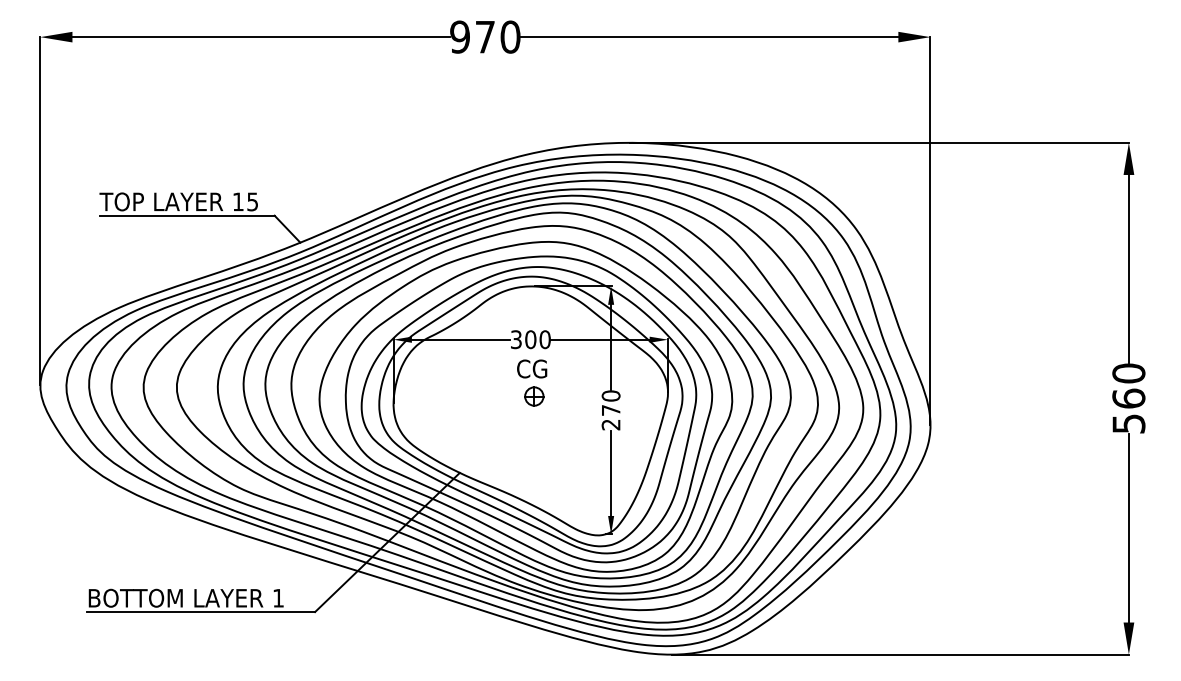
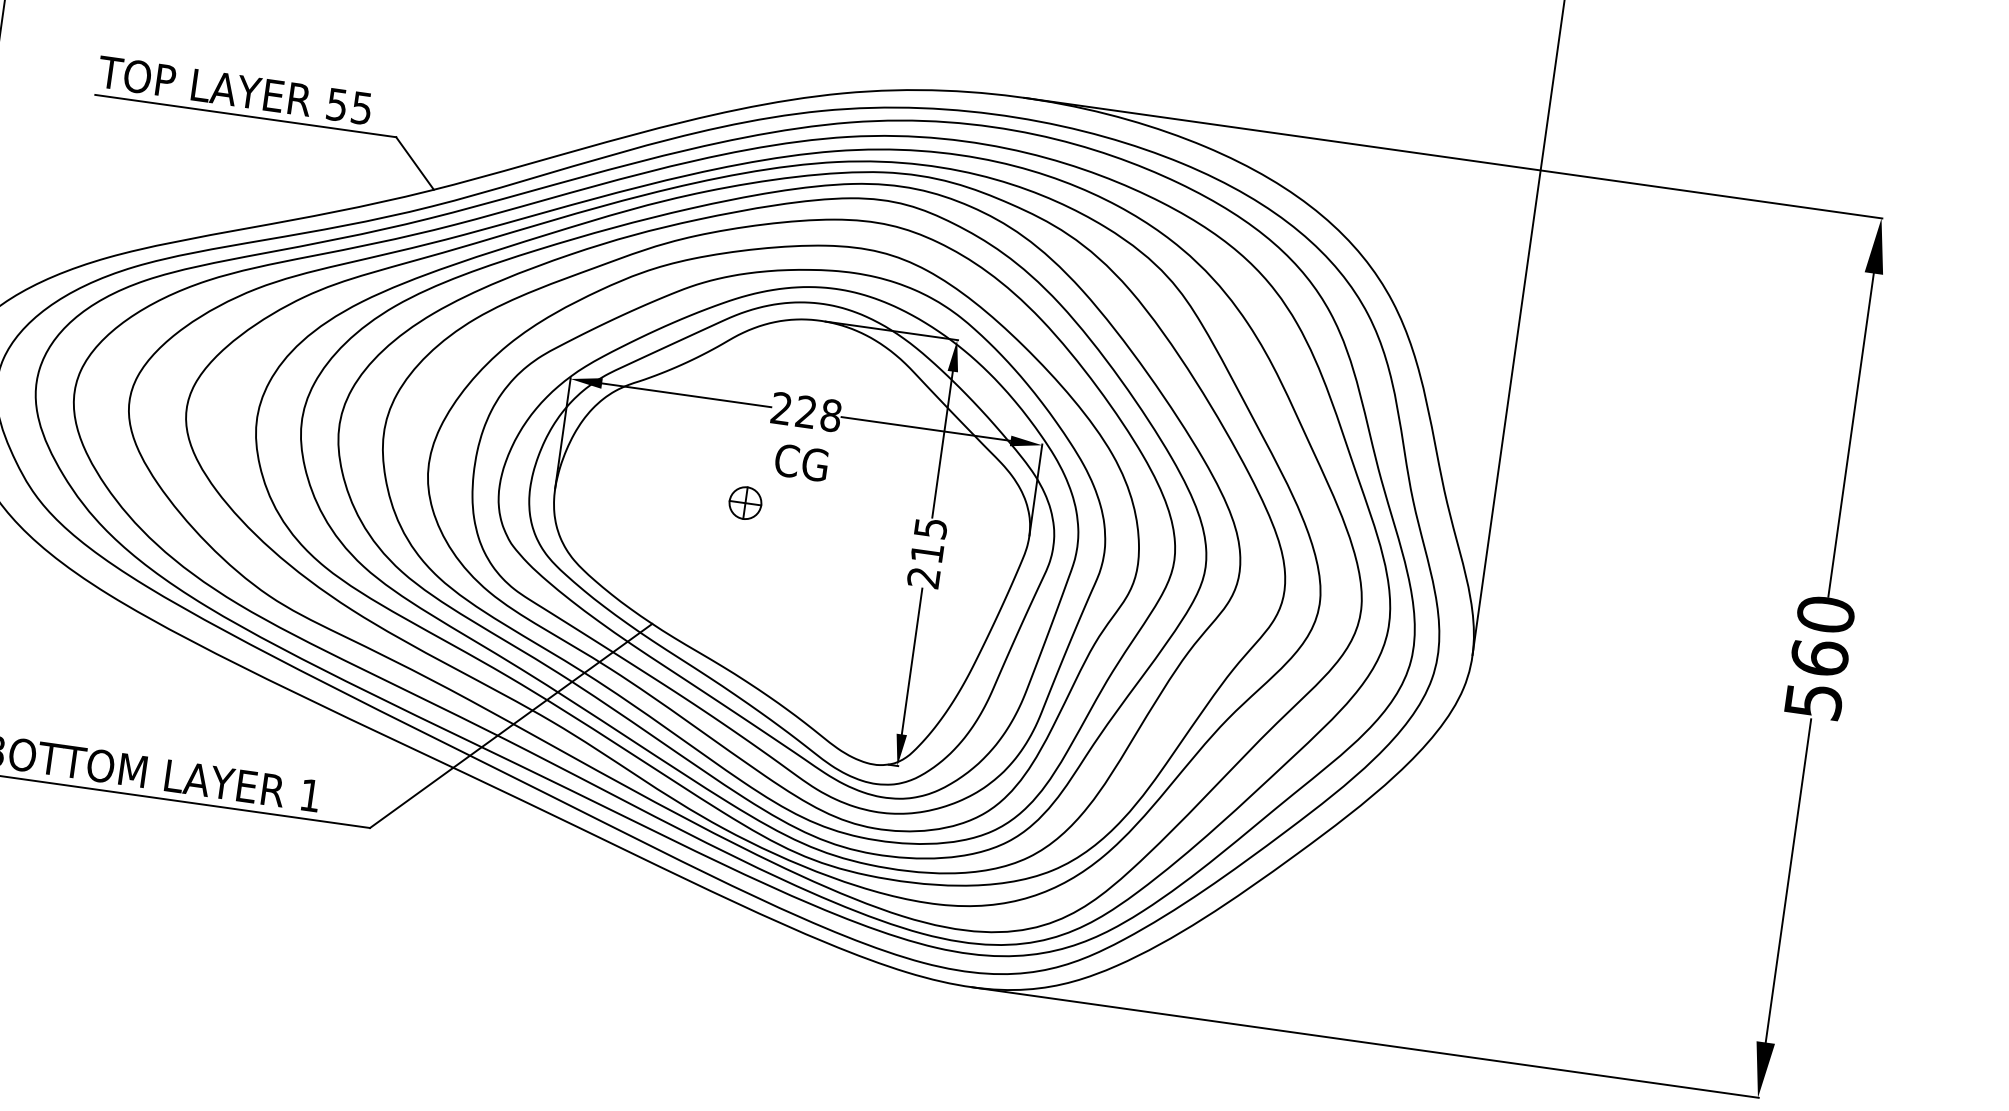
text: (238, 201) -> (337, 104), 15 -> 55
text: (530, 339) -> (805, 411), 300 -> 228
part: (534, 396) -> (745, 503), moved
text: (610, 402) -> (928, 539), 270 -> 215

